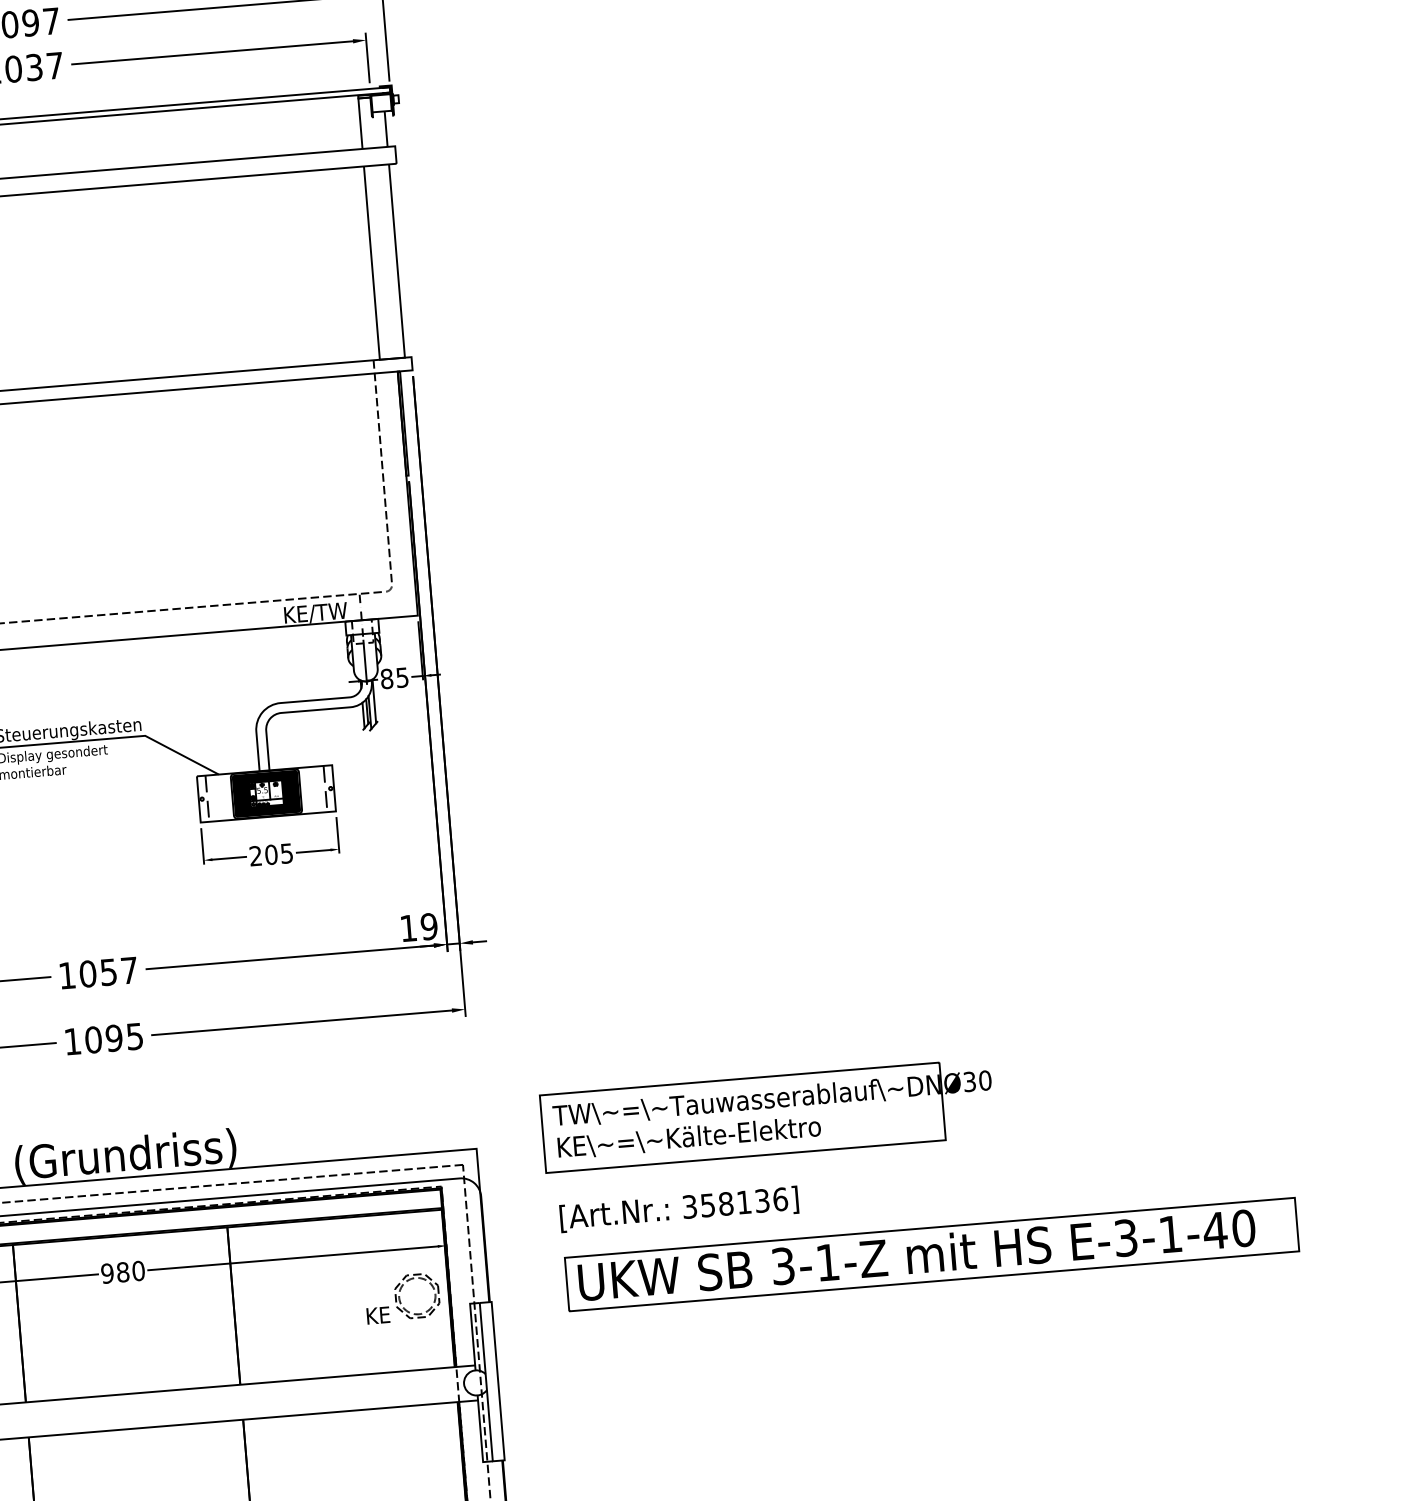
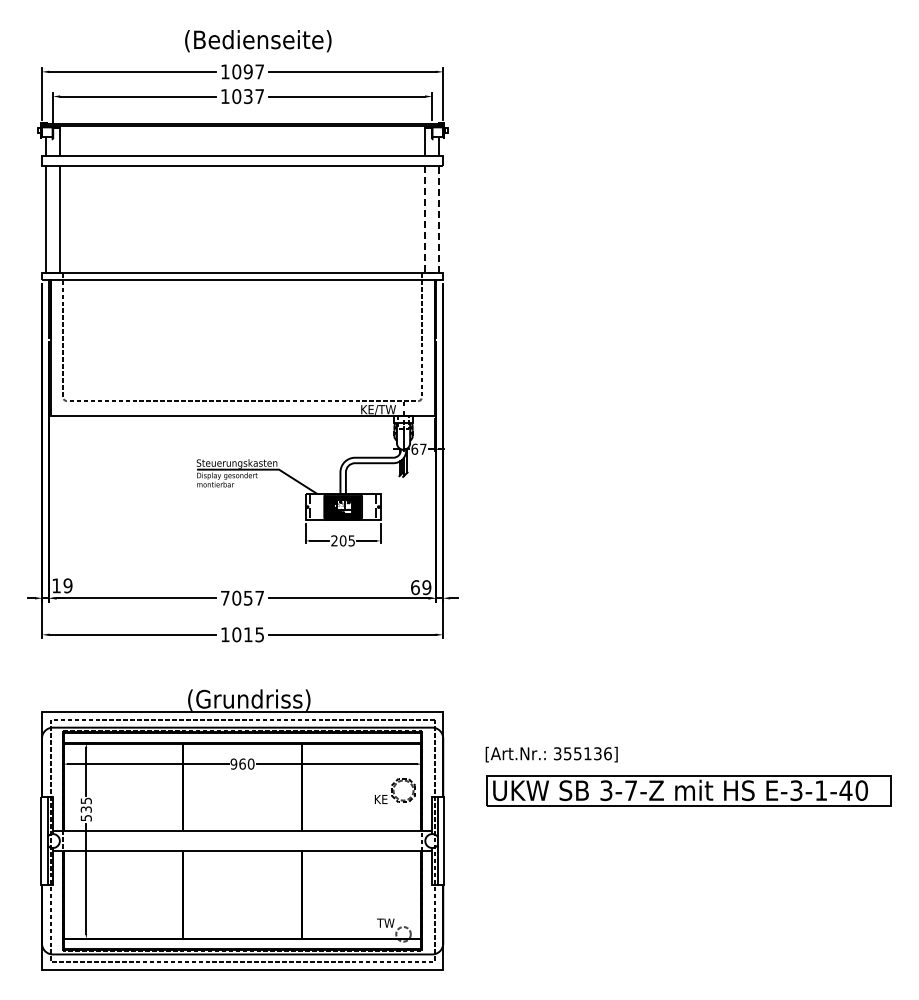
line: (392, 359) -> (432, 273), solid -> dashed
text: (393, 676) -> (418, 448), 85 -> 67
text: (408, 928) -> (415, 587), 19 -> 69
text: (67, 976) -> (225, 598), 1057 -> 7057
text: (112, 1037) -> (247, 634), 1095 -> 1015
part: (767, 1116) -> (604, 707), removed
text: (725, 1203) -> (577, 753), 358136] -> 355136]
text: (826, 1262) -> (630, 790), 3-1-Z -> 3-7-Z
text: (122, 1271) -> (242, 763), 980 -> 960

